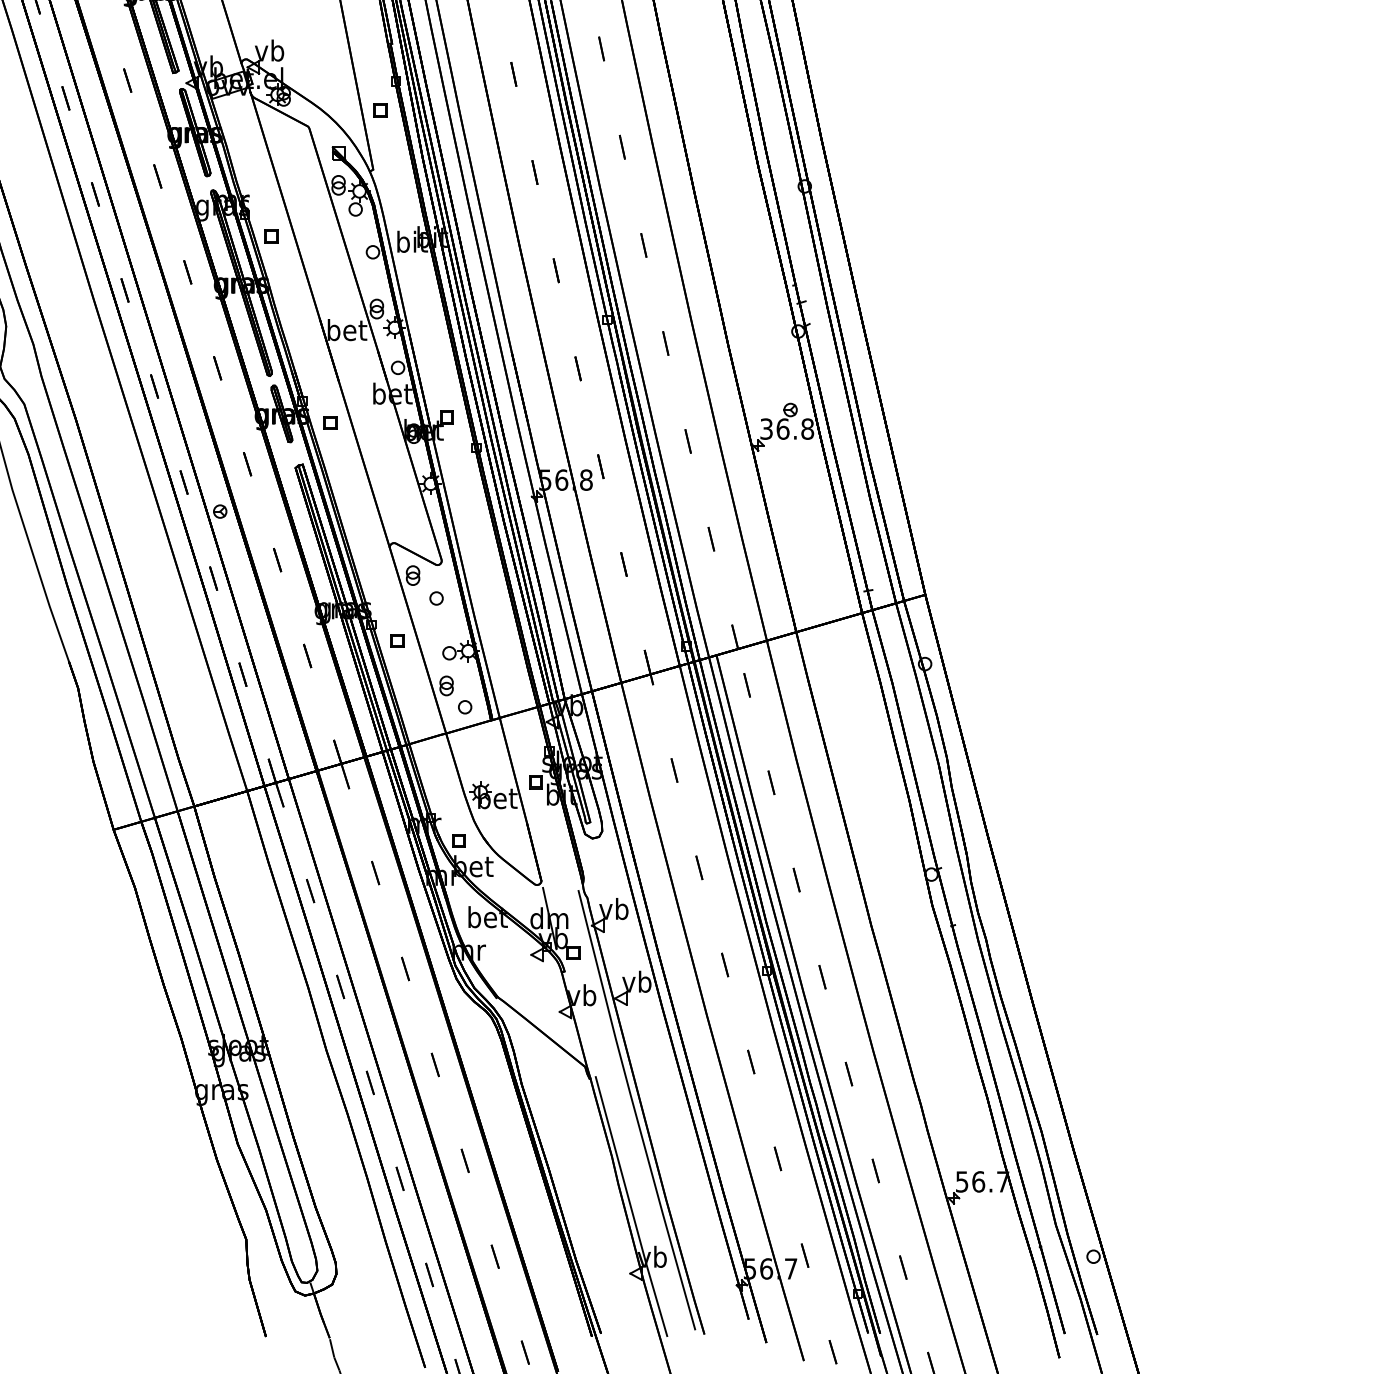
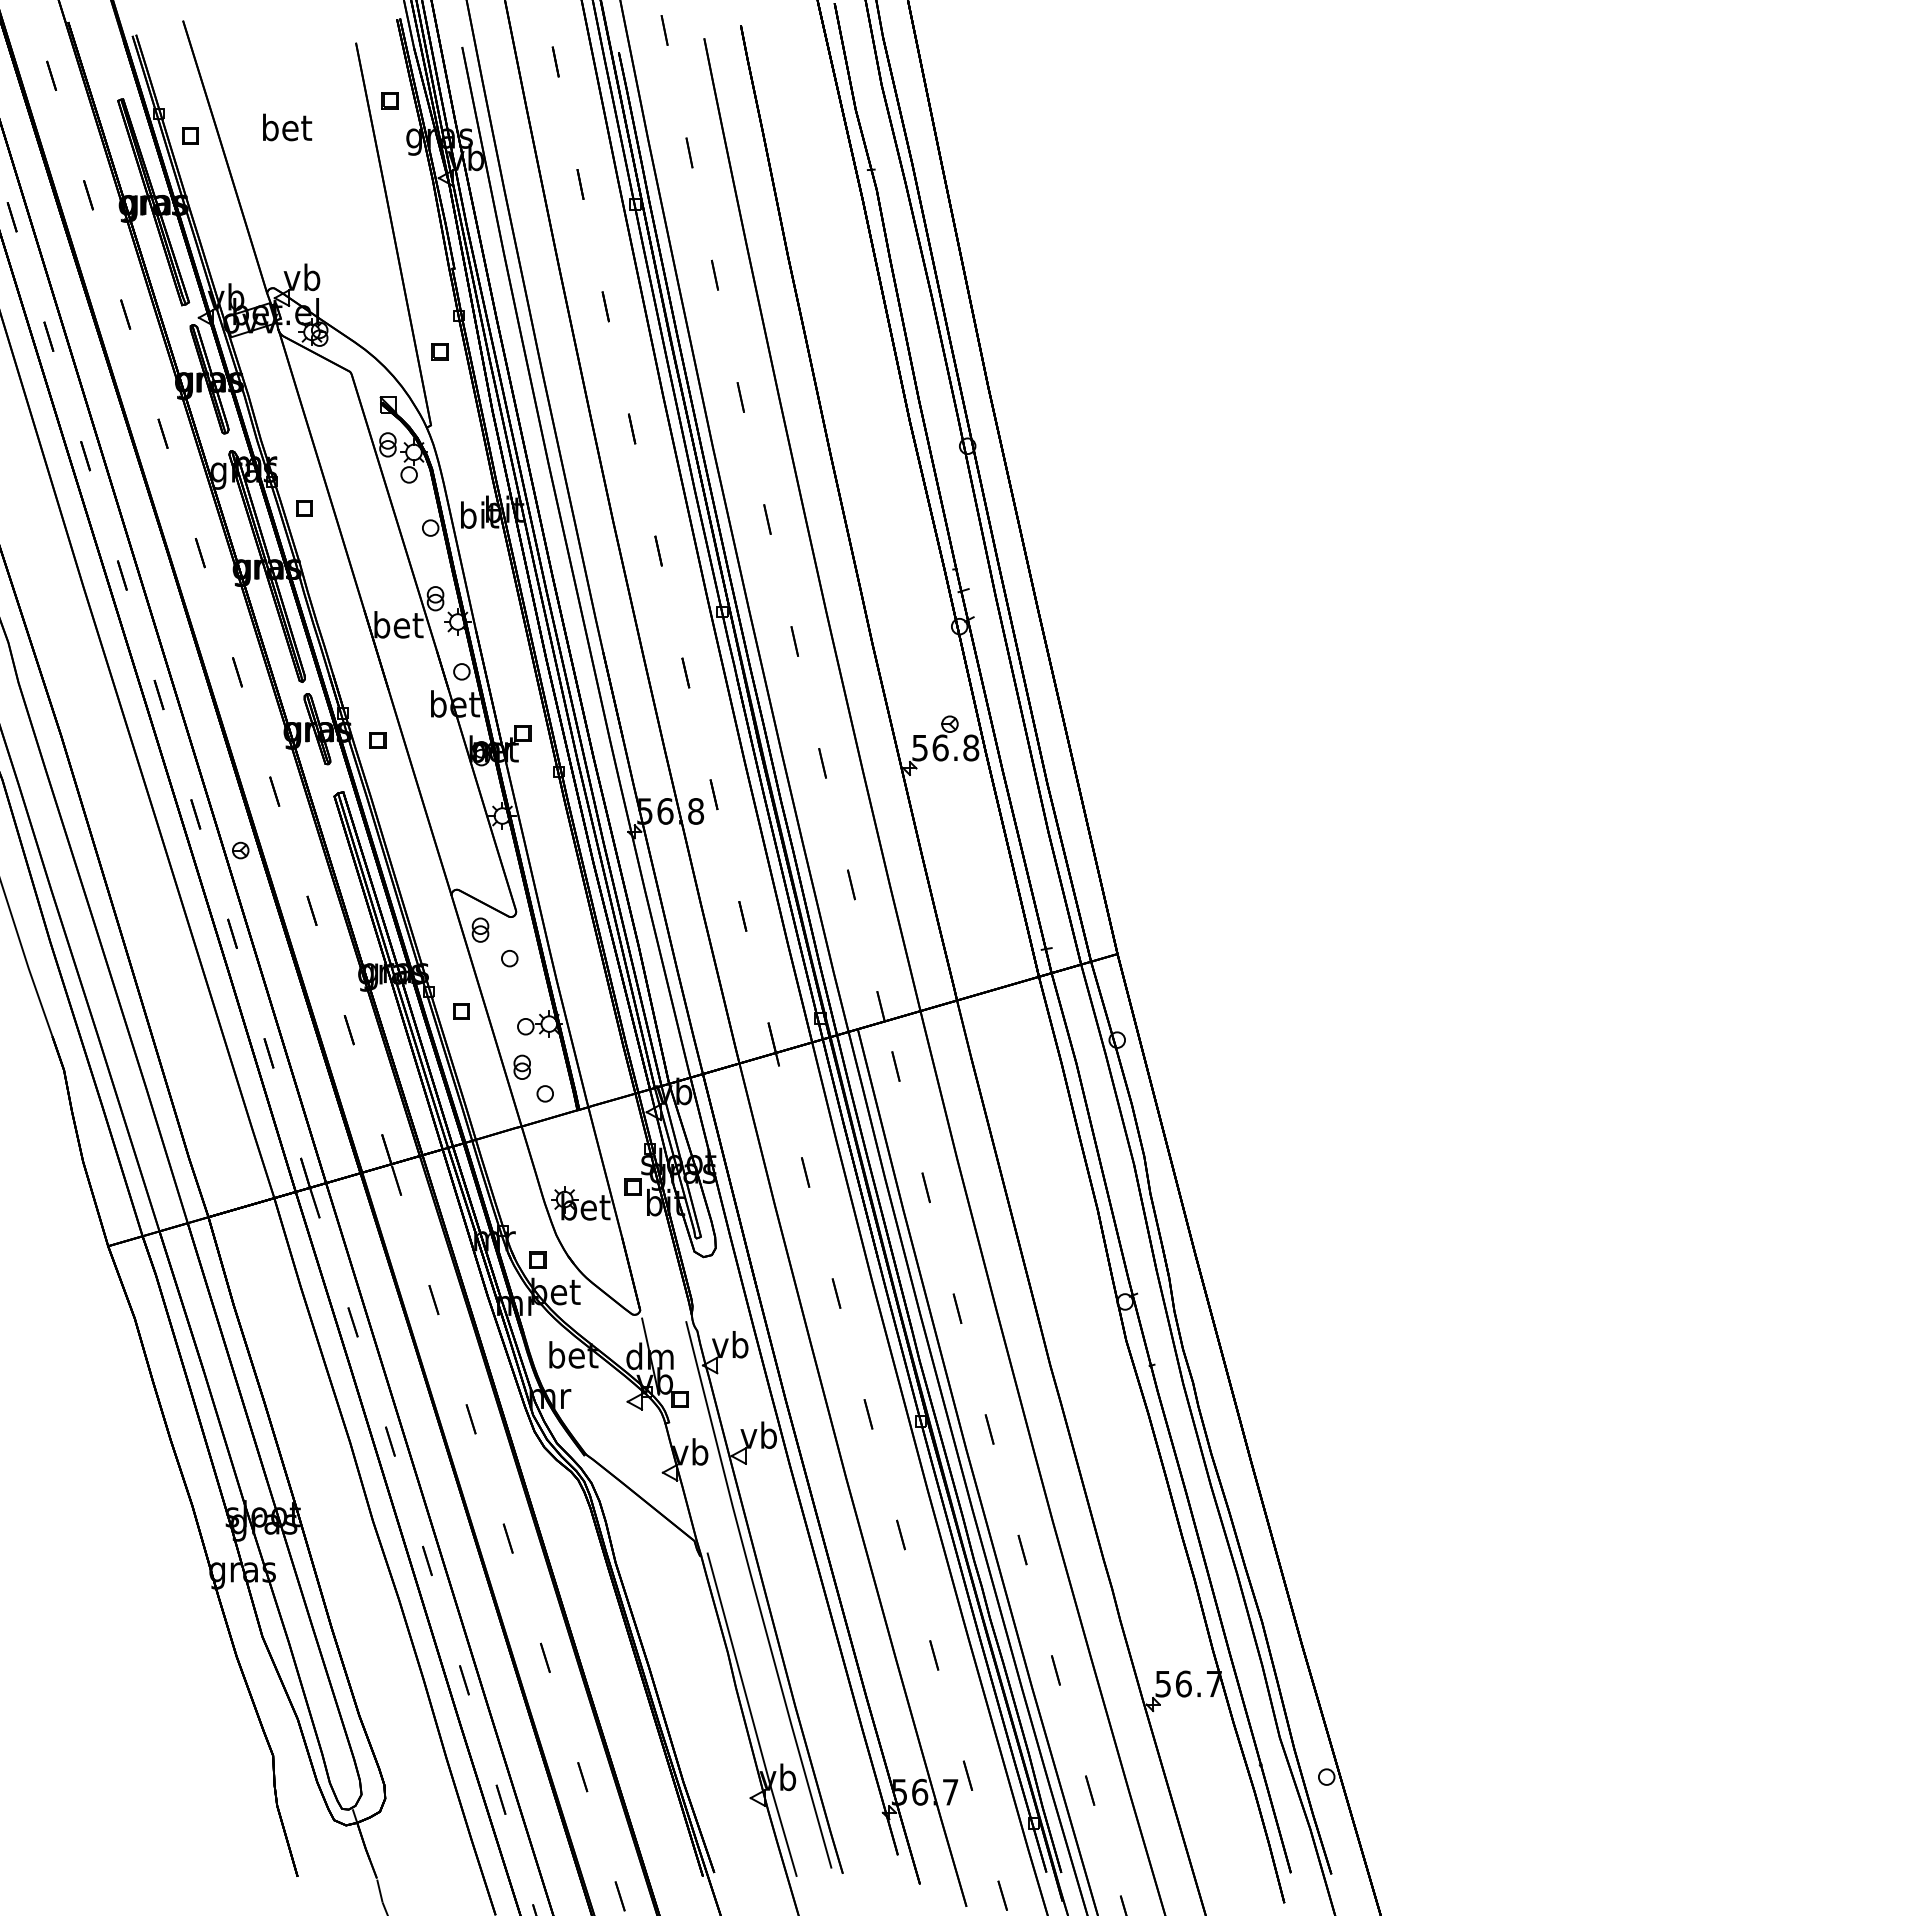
text: (766, 428) -> (920, 747), 36.8 -> 56.8

